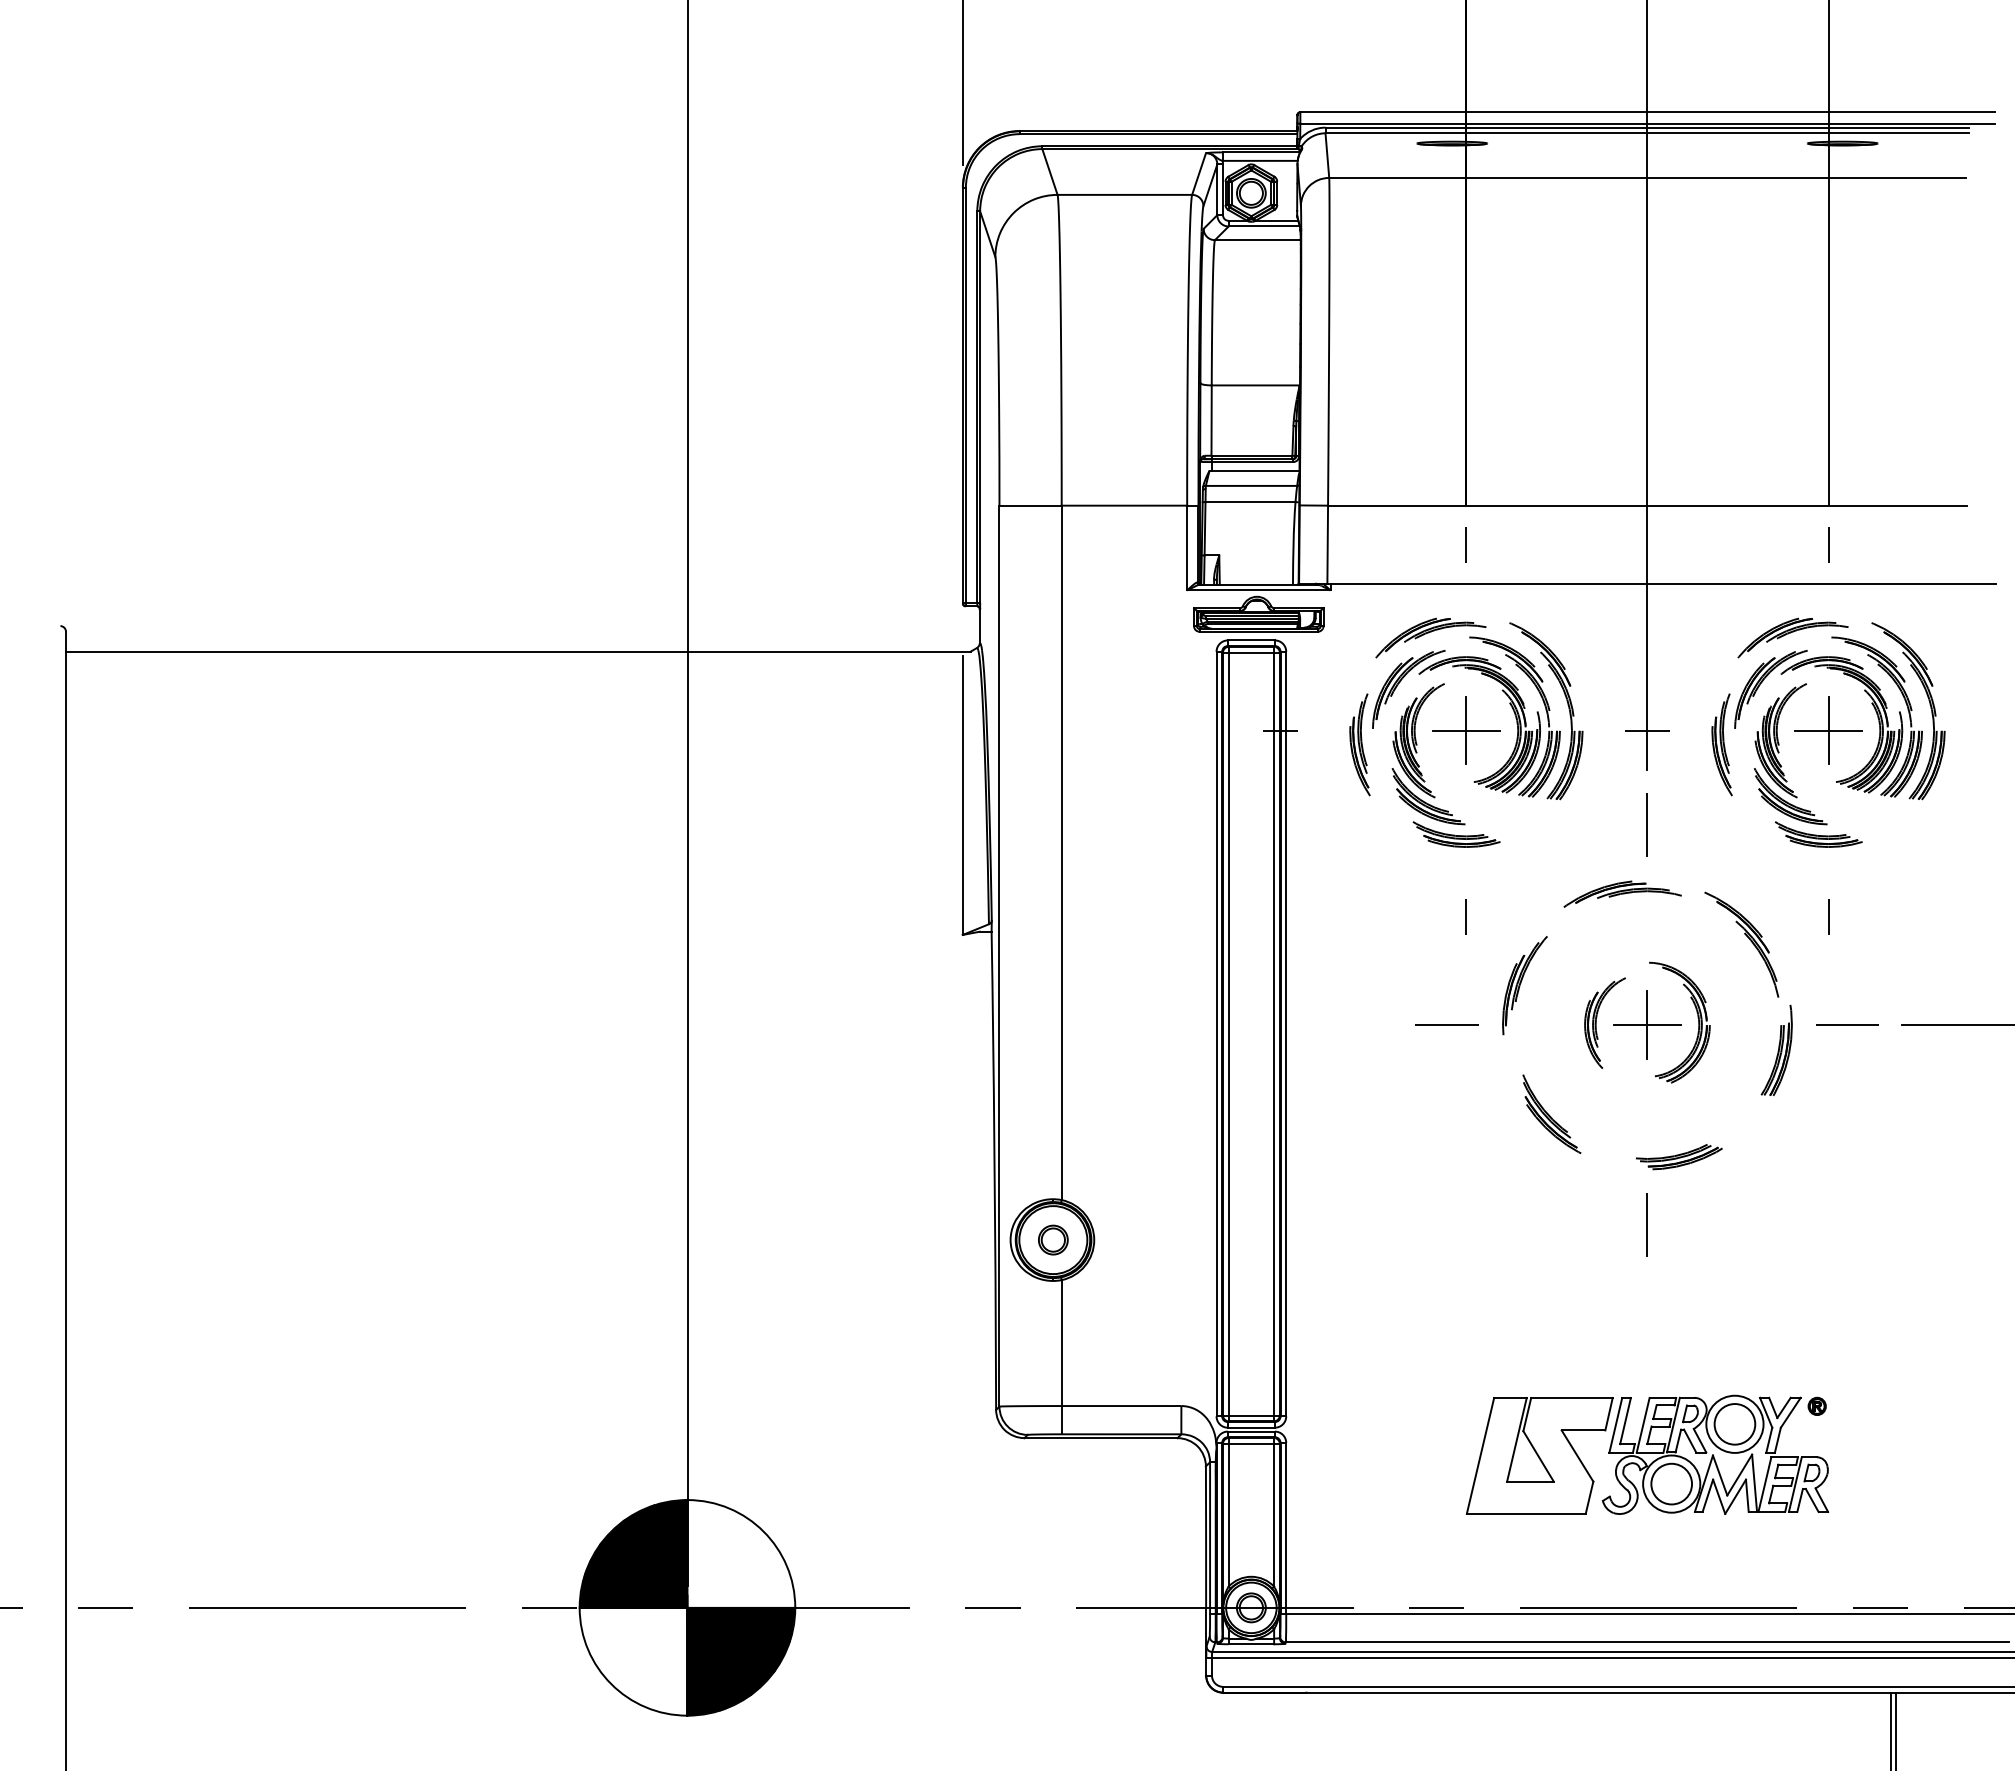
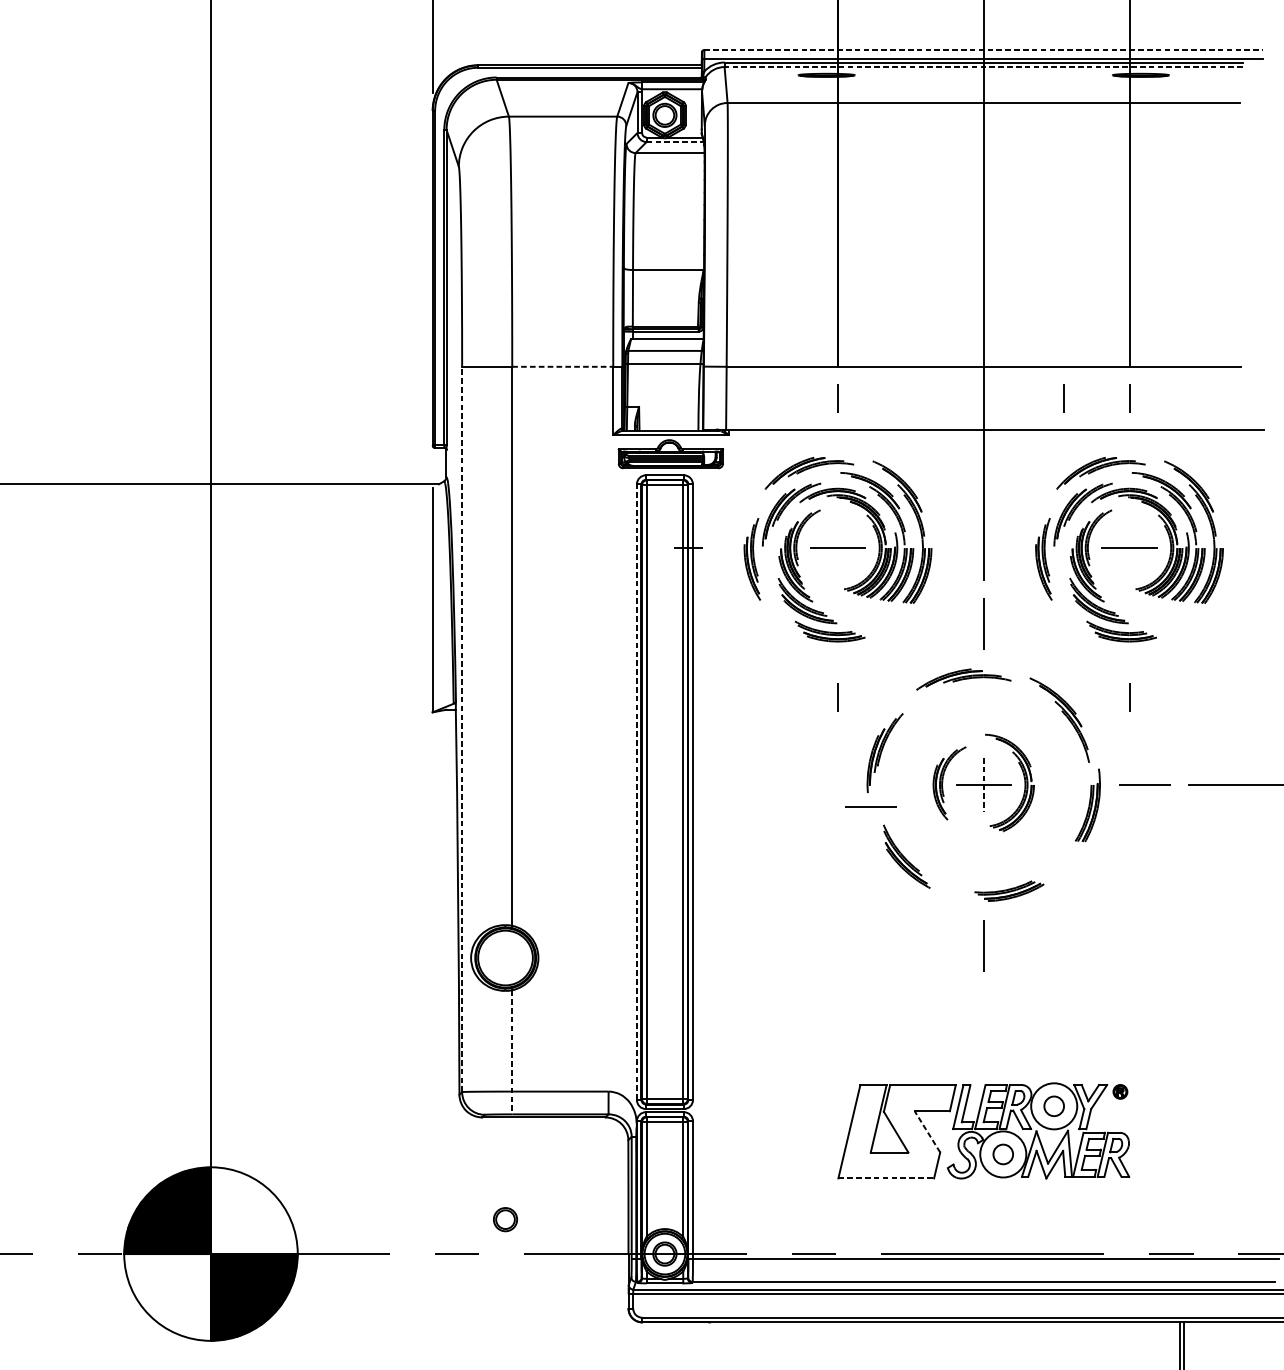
line: (1647, 112) -> (983, 50), solid -> dashed
line: (1647, 133) -> (983, 67), solid -> dashed
line: (1264, 226) -> (675, 142), solid -> dashed
line: (1124, 505) -> (562, 366), solid -> dashed
line: (1746, 544) -> (1063, 398), added
line: (1466, 730) -> (838, 547), removed
line: (1647, 730) -> (983, 547), removed
line: (1828, 730) -> (1129, 547), removed
line: (999, 955) -> (462, 728), solid -> dashed
line: (1446, 1024) -> (870, 807), moved
line: (1647, 1025) -> (983, 785), solid -> dashed
line: (1216, 1033) -> (636, 791), solid -> dashed
part: (1053, 1239) -> (505, 1219), moved
line: (1061, 1357) -> (512, 1052), solid -> dashed
circle: (1734, 1424) -> (1053, 1106), size x0.6
line: (1577, 1455) -> (927, 1131), solid -> dashed
circle: (1671, 1483) -> (1003, 1153), size x0.6
line: (1526, 1513) -> (886, 1178), solid -> dashed

